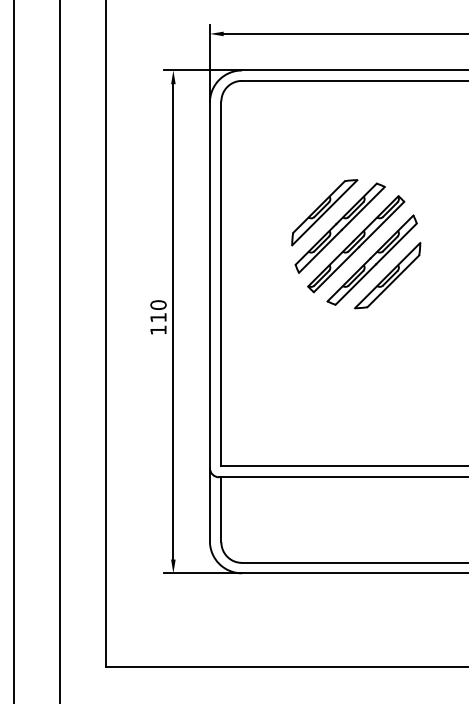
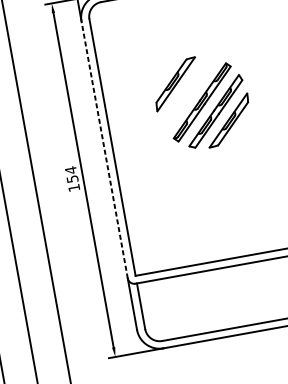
part: (339, 227) -> (188, 92), removed
line: (209, 285) -> (104, 150), solid -> dashed
text: (158, 311) -> (71, 174), 110 -> 154

